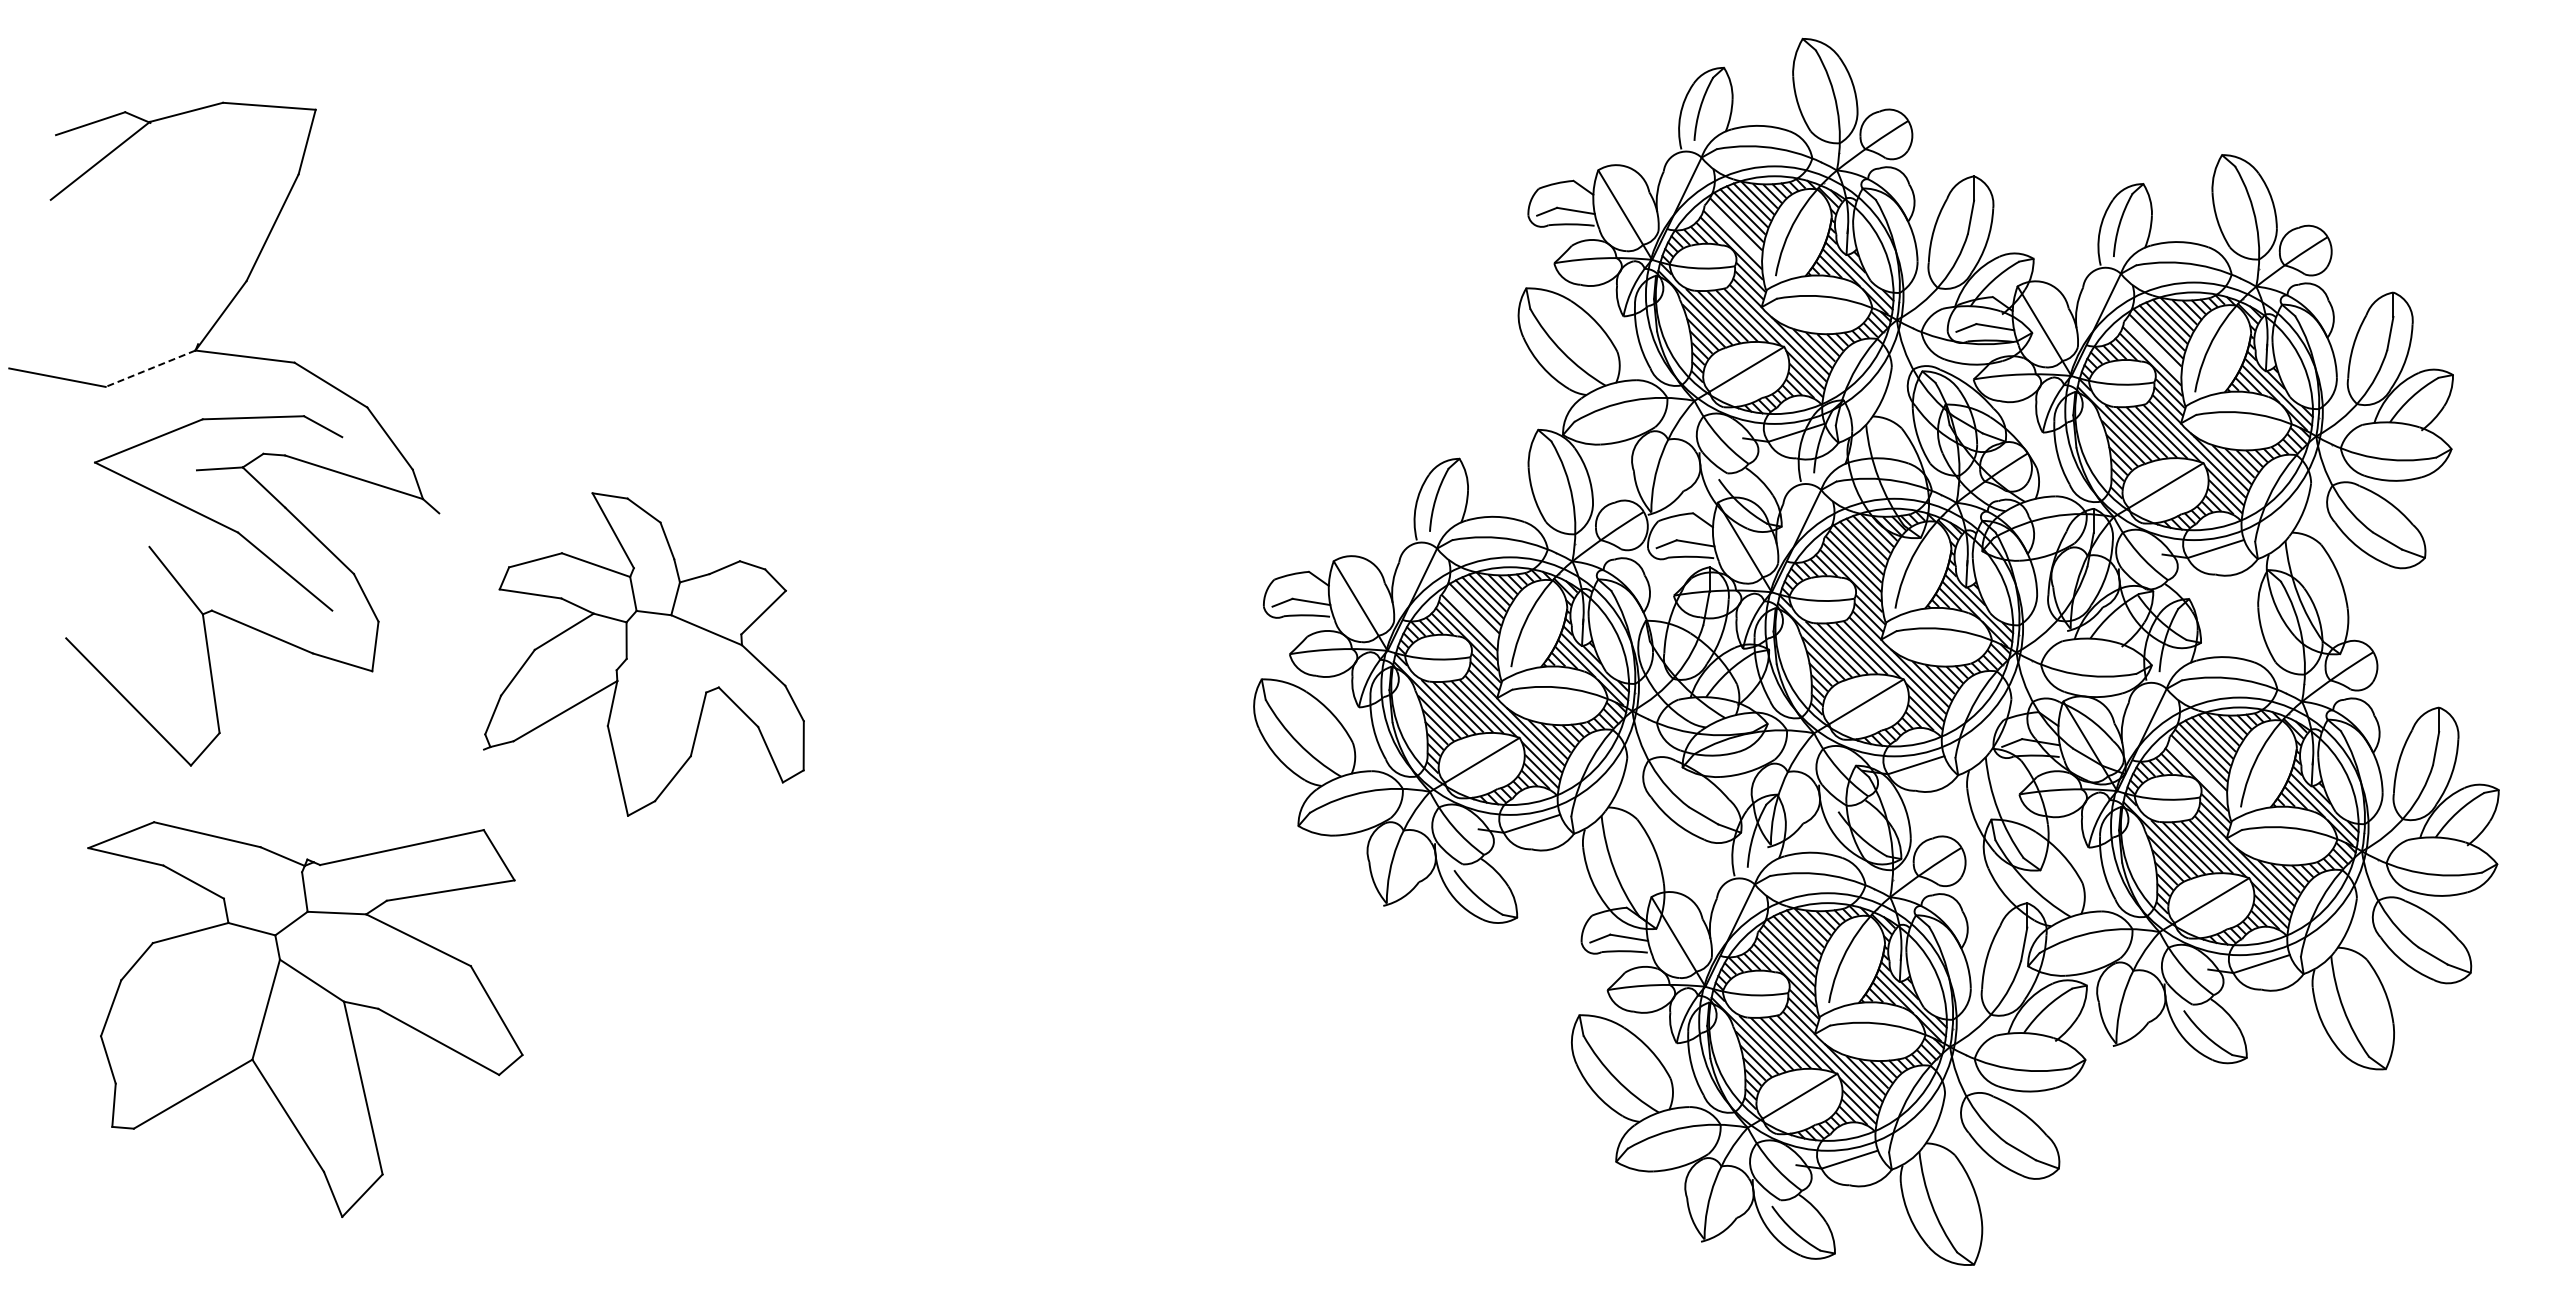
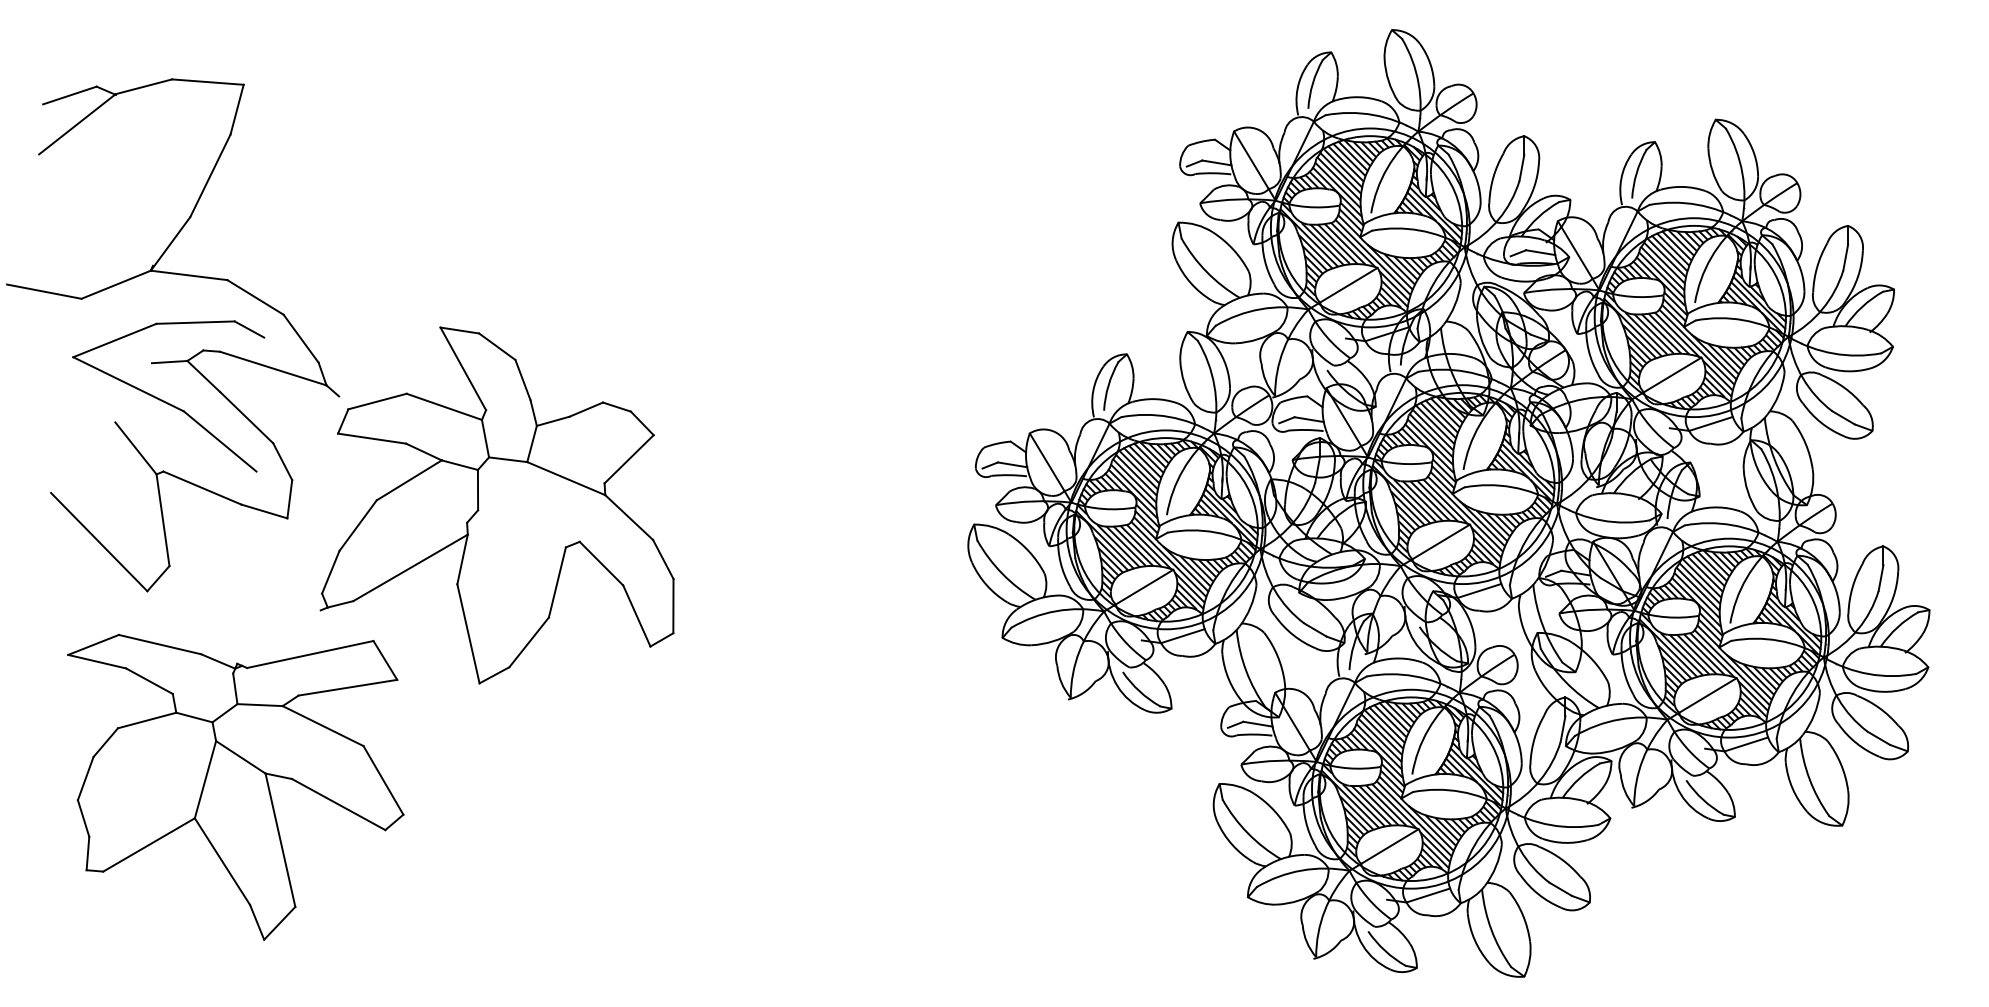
line: (1733, 231) -> (1338, 178), added
line: (2153, 347) -> (1662, 268), added
line: (150, 368) -> (116, 284), dashed -> solid
line: (1471, 615) -> (1136, 475), added
part: (643, 654) -> (496, 505), size x1.43
line: (2197, 770) -> (1696, 595), added

